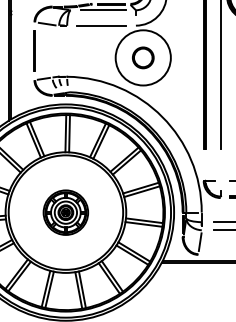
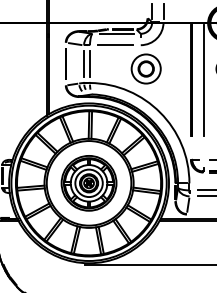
line: (59, 51) -> (84, 64), added
line: (66, 51) -> (89, 64), added
circle: (142, 57) -> (145, 68), size x0.71
part: (65, 212) -> (88, 183), size x1.67

